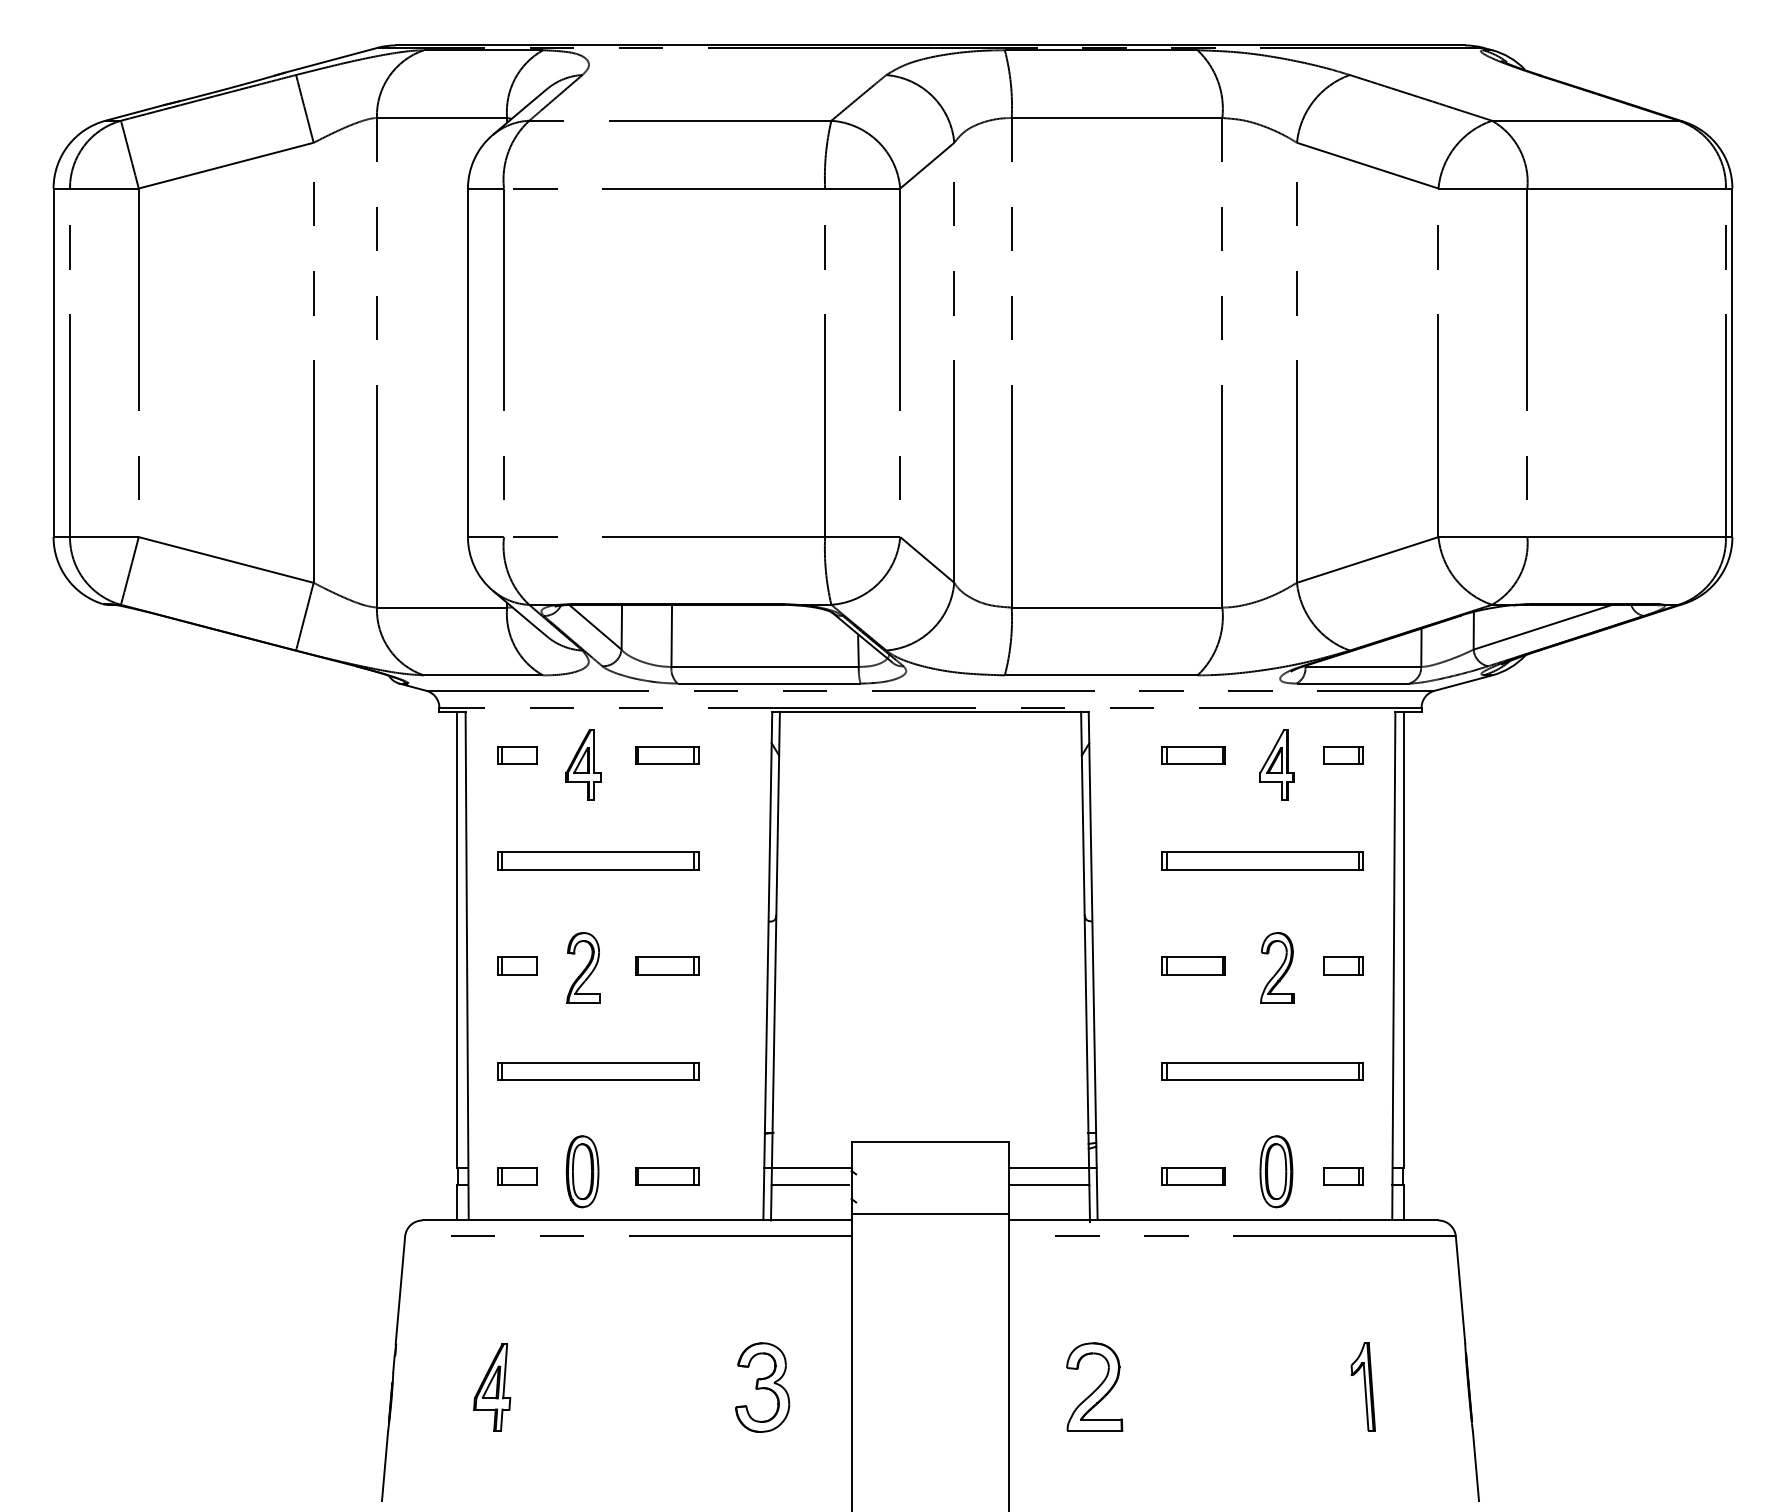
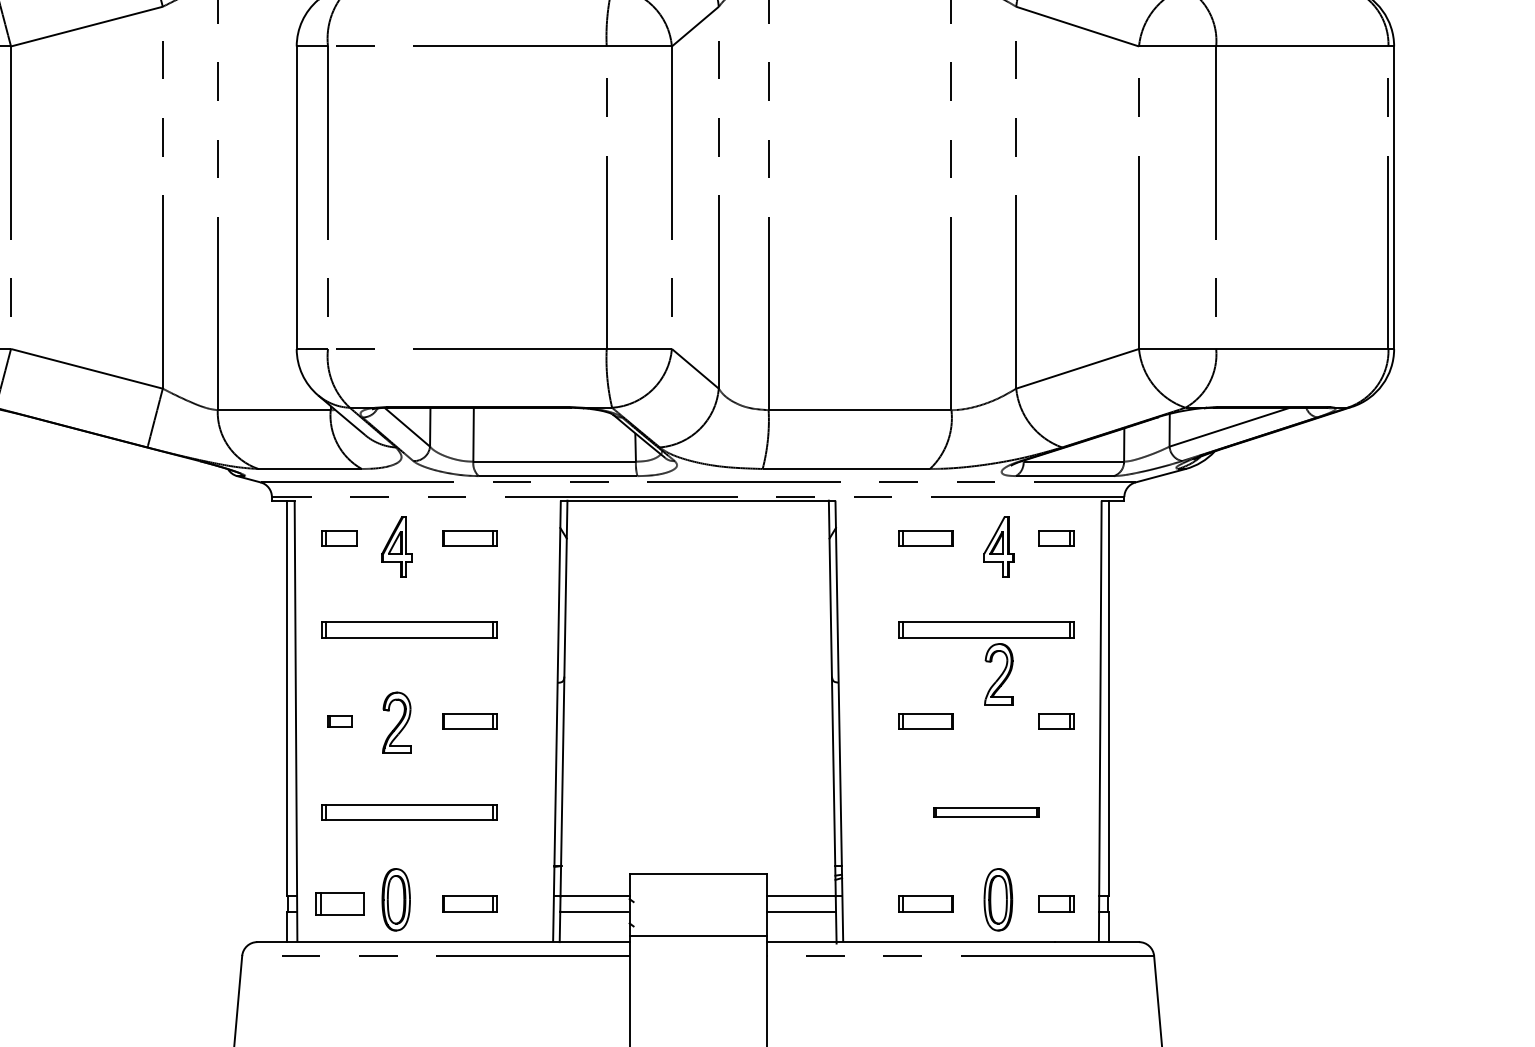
part: (517, 965) -> (339, 720), size x0.7
part: (1277, 967) -> (999, 673), moved
part: (1262, 1071) -> (986, 812), size x0.6
part: (517, 1176) -> (339, 903), size x1.4

